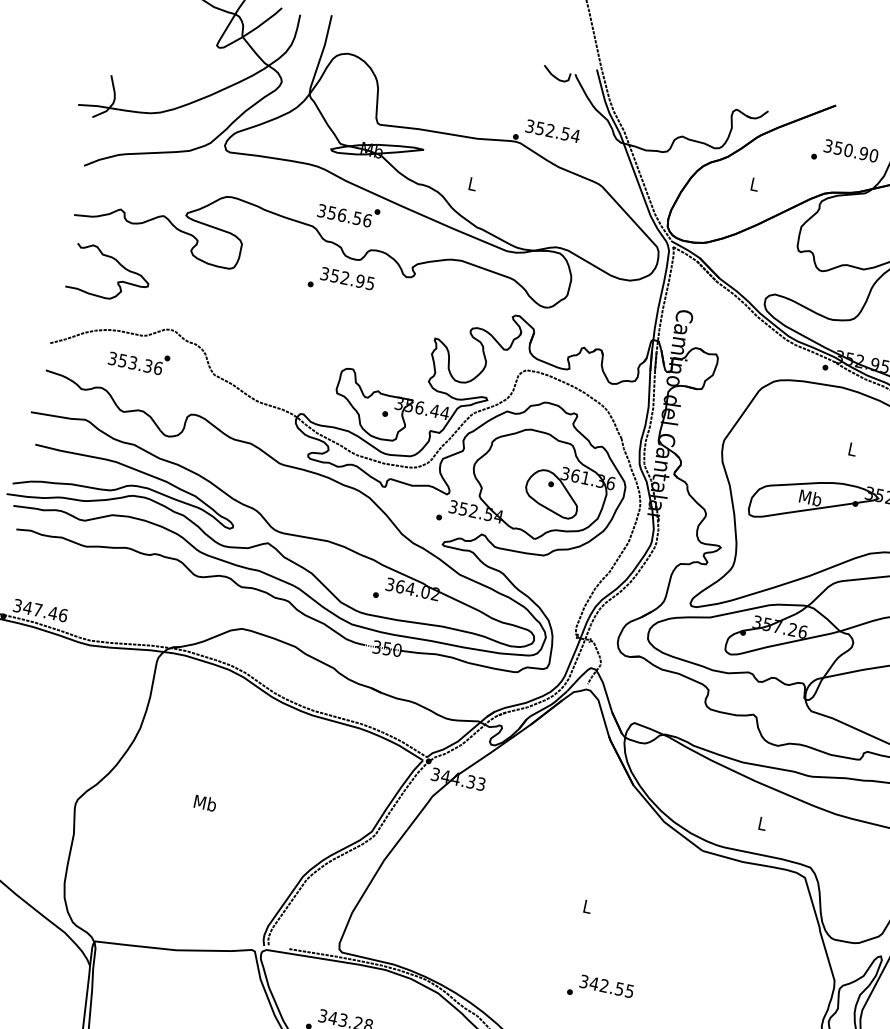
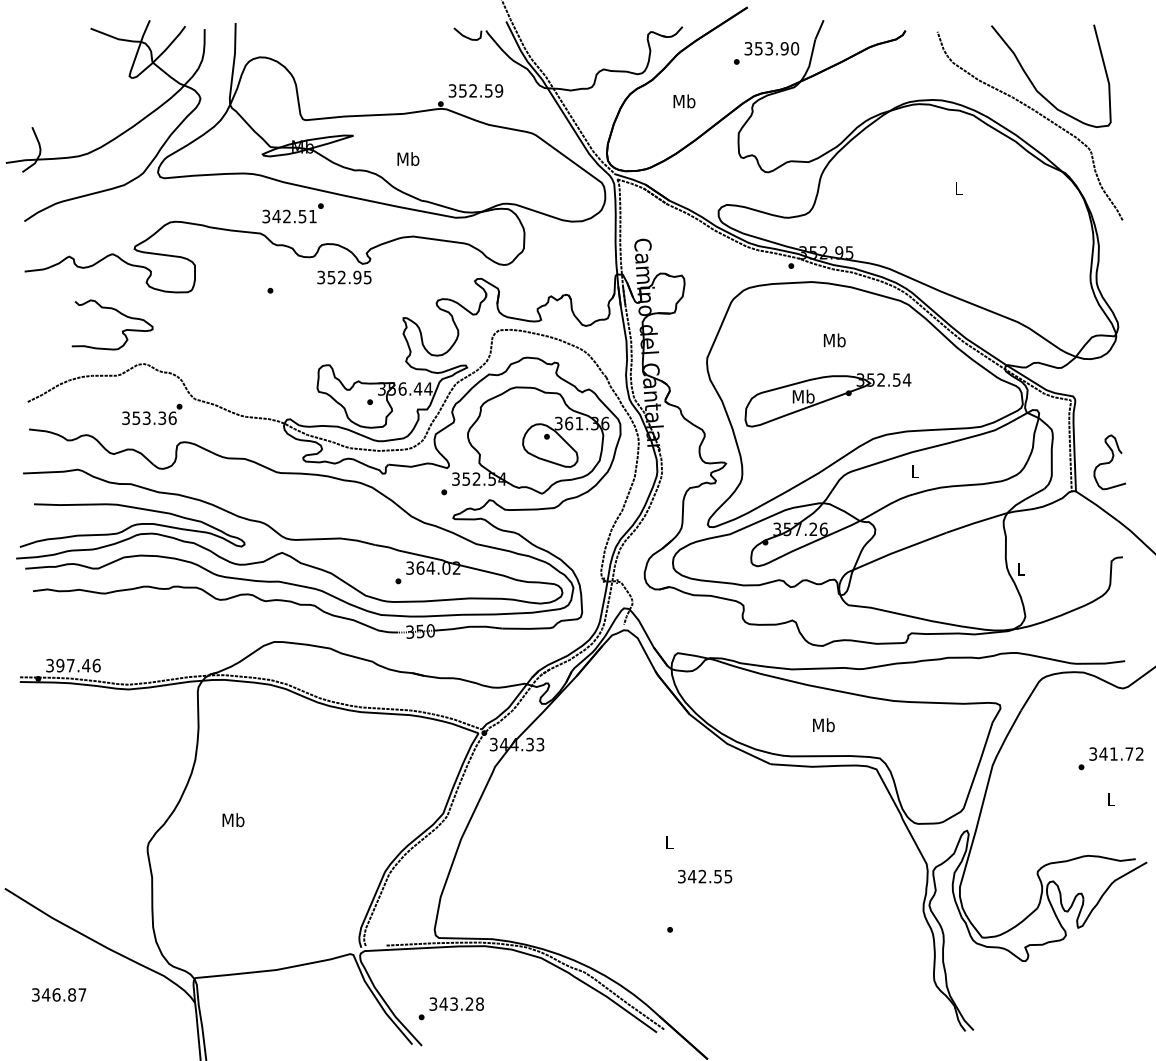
text: (575, 135) -> (498, 90), 352.54 -> 352.59
text: (848, 150) -> (769, 48), 350.90 -> 353.90
text: (473, 183) -> (408, 158), L -> Mb
text: (754, 184) -> (684, 101), L -> Mb
text: (349, 216) -> (294, 216), 356.56 -> 342.51
text: (347, 278) -> (344, 277), moved
curve: (117, 282) -> (121, 331), moved
text: (139, 359) -> (152, 413), moved
text: (852, 449) -> (834, 340), L -> Mb
text: (27, 607) -> (60, 665), 347.46 -> 397.46
text: (205, 803) -> (233, 820), moved
text: (762, 823) -> (823, 725), L -> Mb
text: (607, 986) -> (705, 876), moved

